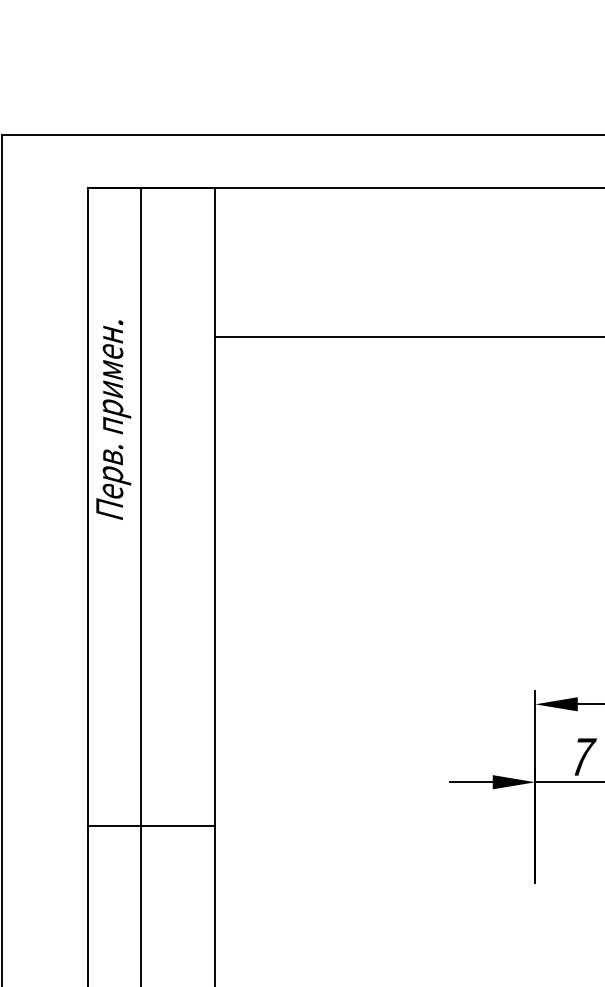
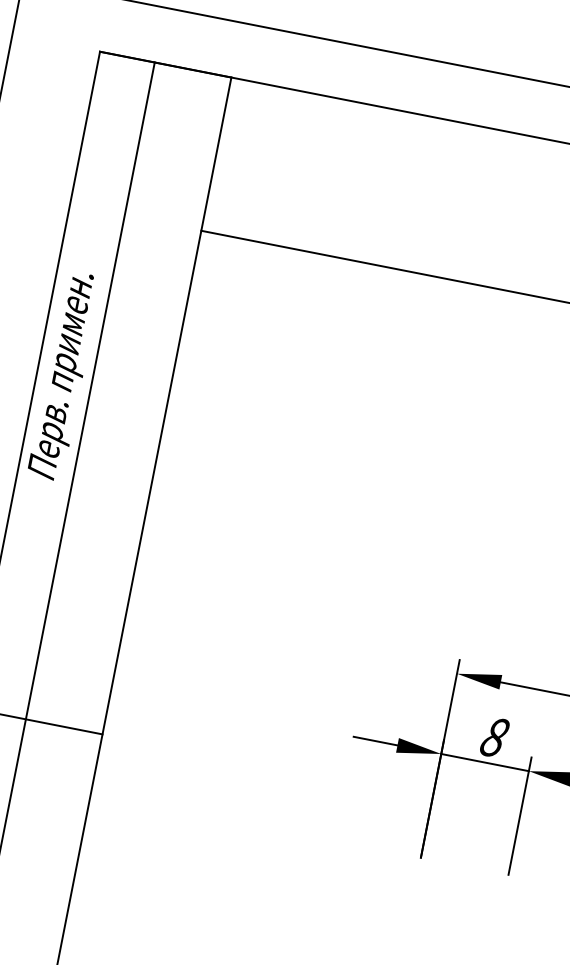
text: (113, 419) -> (64, 375), moved
text: (583, 757) -> (495, 738), 7 -> 8

